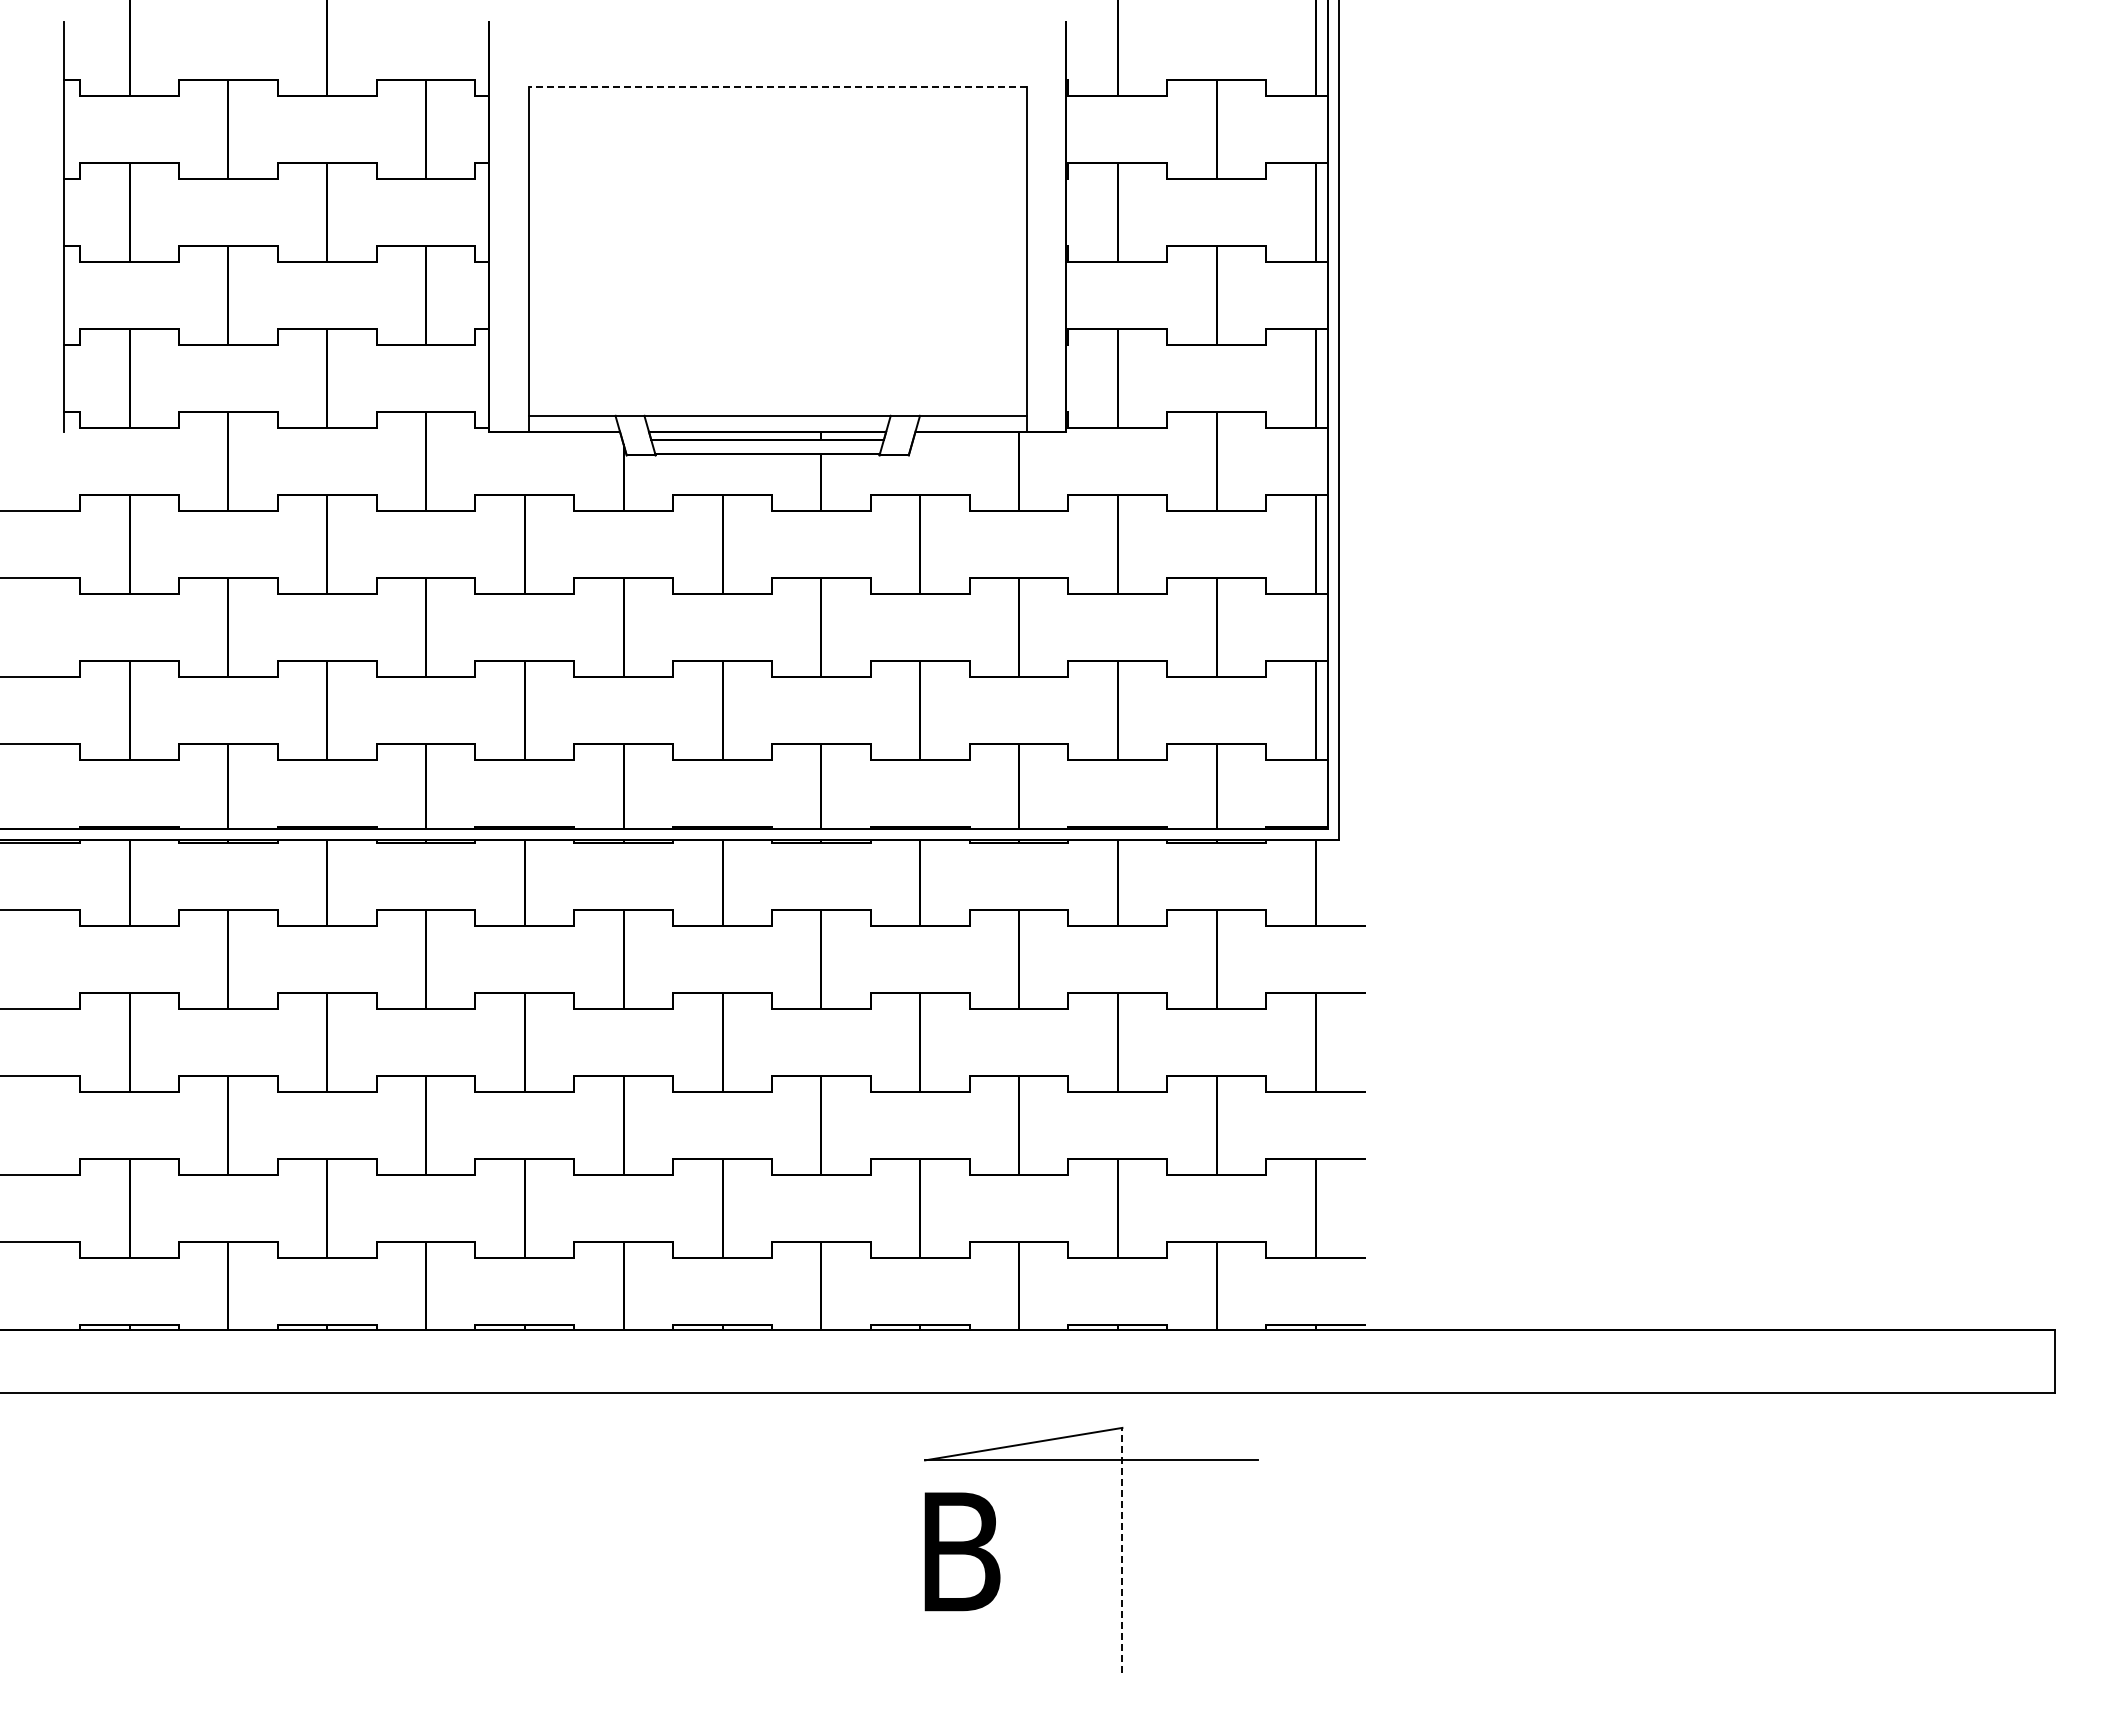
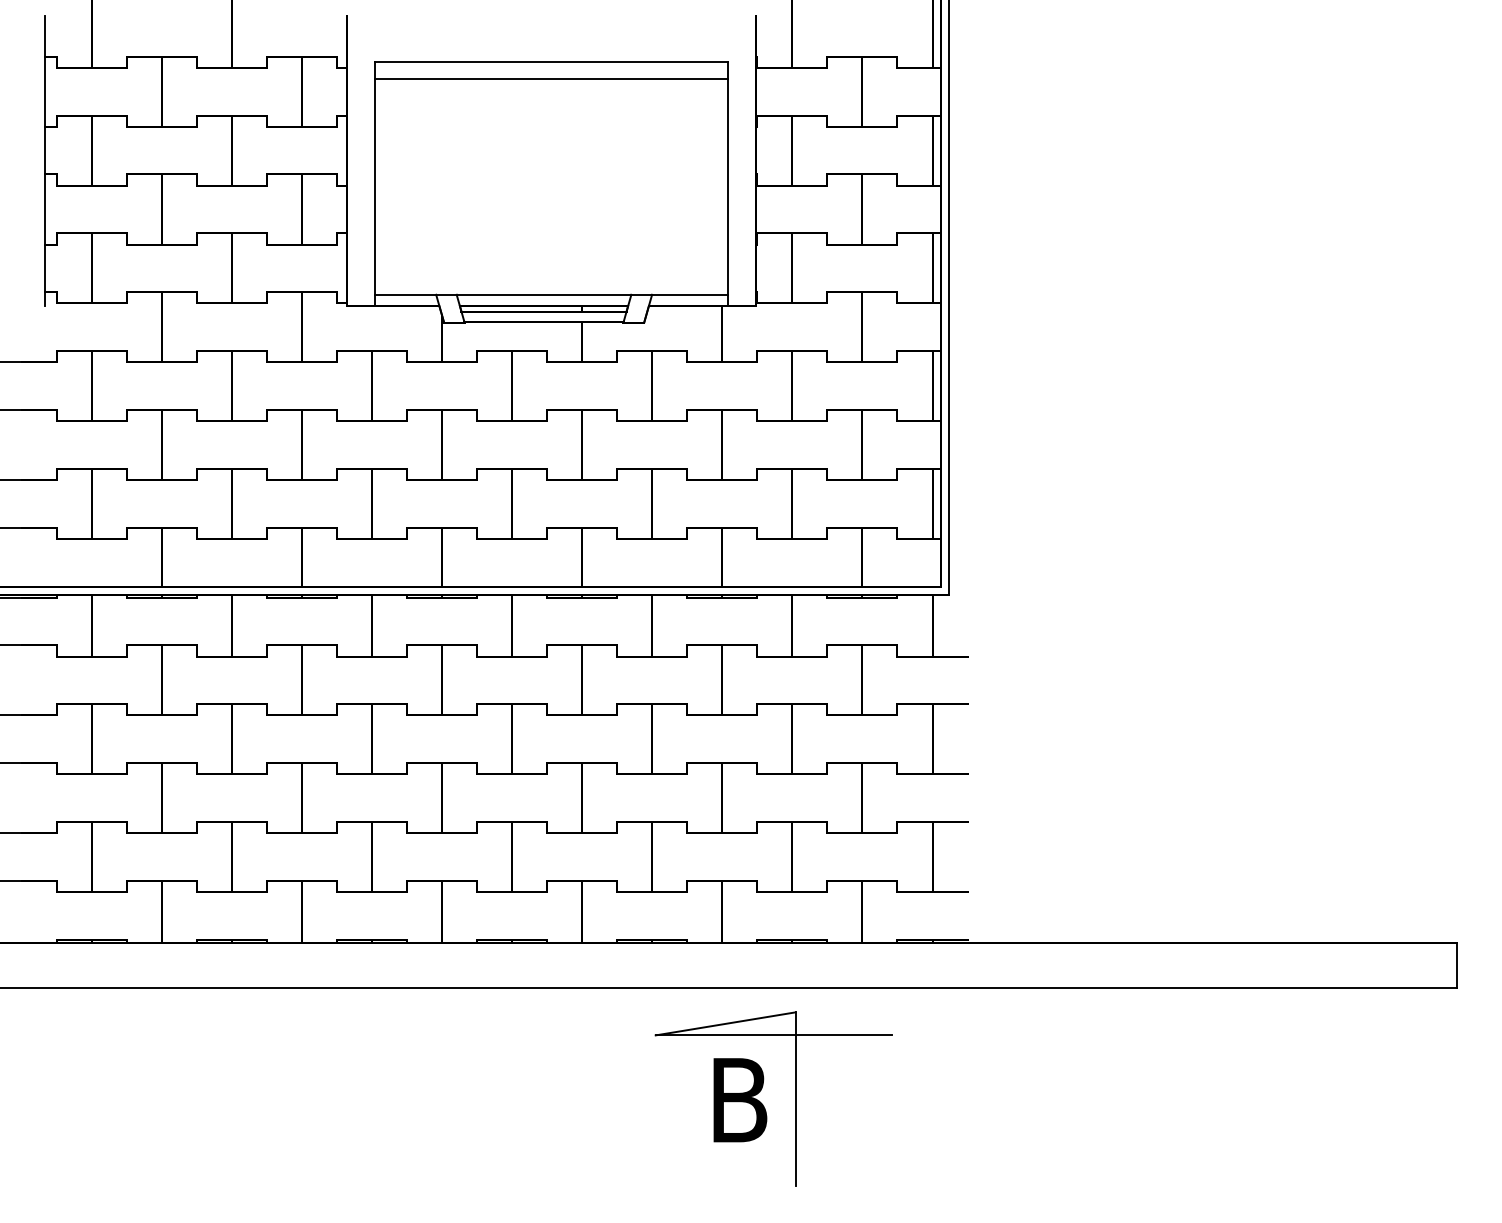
line: (777, 87) -> (551, 62), dashed -> solid
line: (777, 111) -> (551, 79), added
line: (1122, 1550) -> (795, 1099), dashed -> solid
text: (962, 1551) -> (740, 1100), moved

